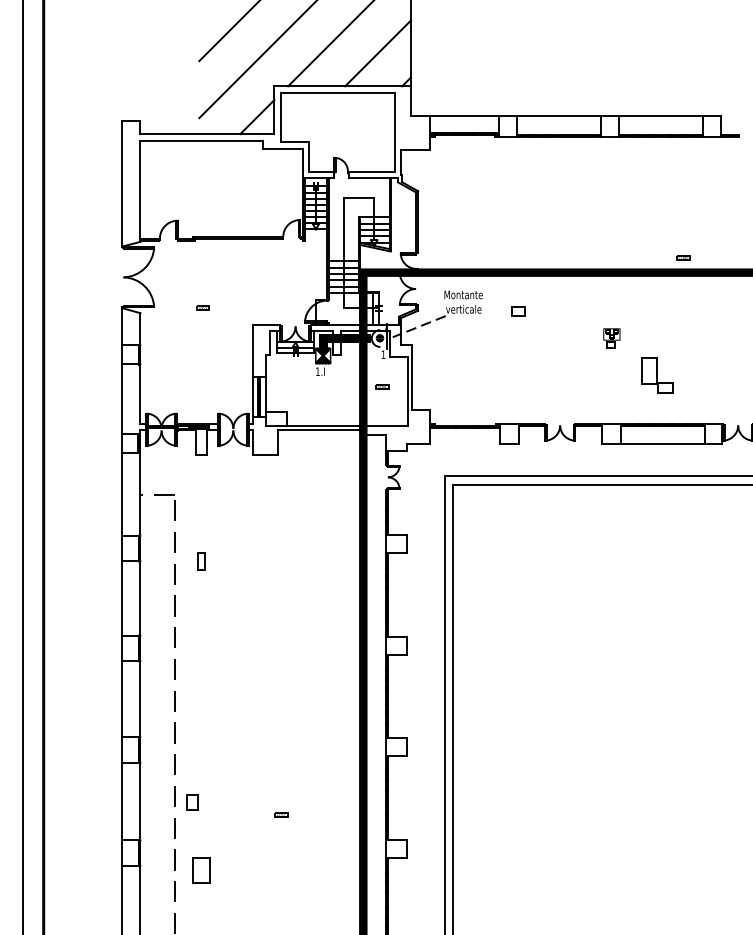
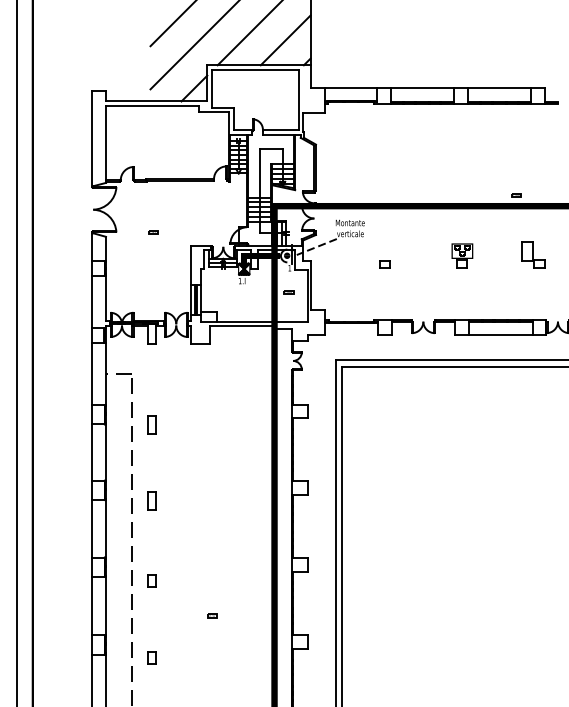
part: (518, 311) -> (385, 264), moved
part: (611, 337) -> (462, 255), size x1.67
part: (657, 375) -> (533, 254), moved
part: (201, 561) -> (152, 424), size x1.43
part: (201, 662) -> (152, 500), added
part: (192, 802) -> (152, 581), moved
part: (201, 869) -> (152, 657), size x0.62

